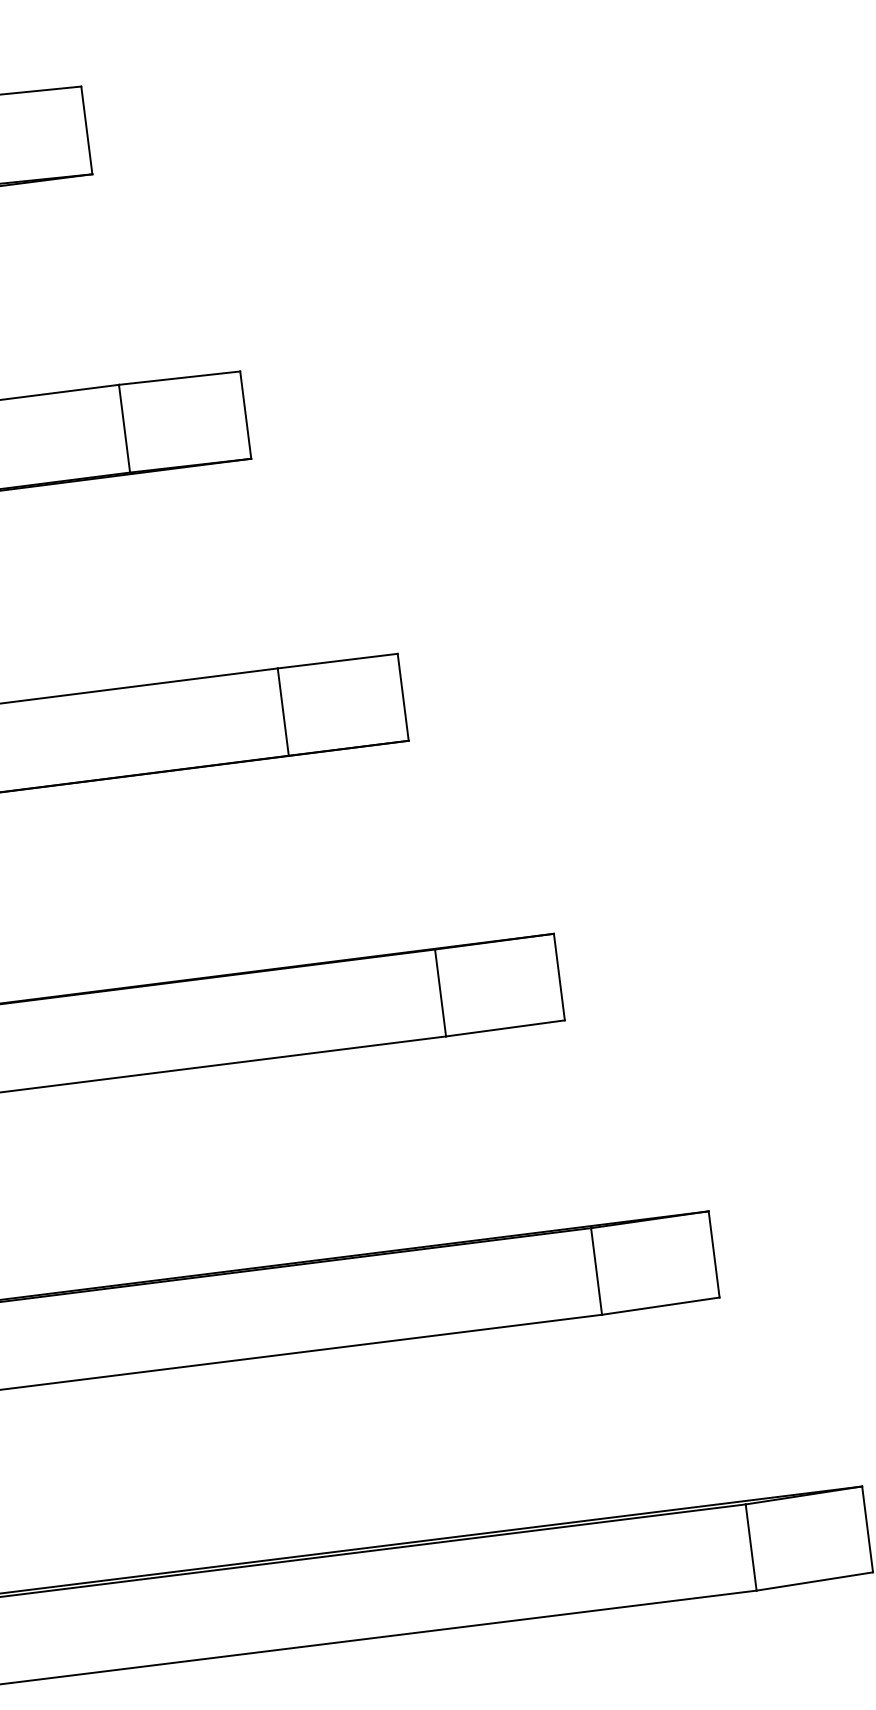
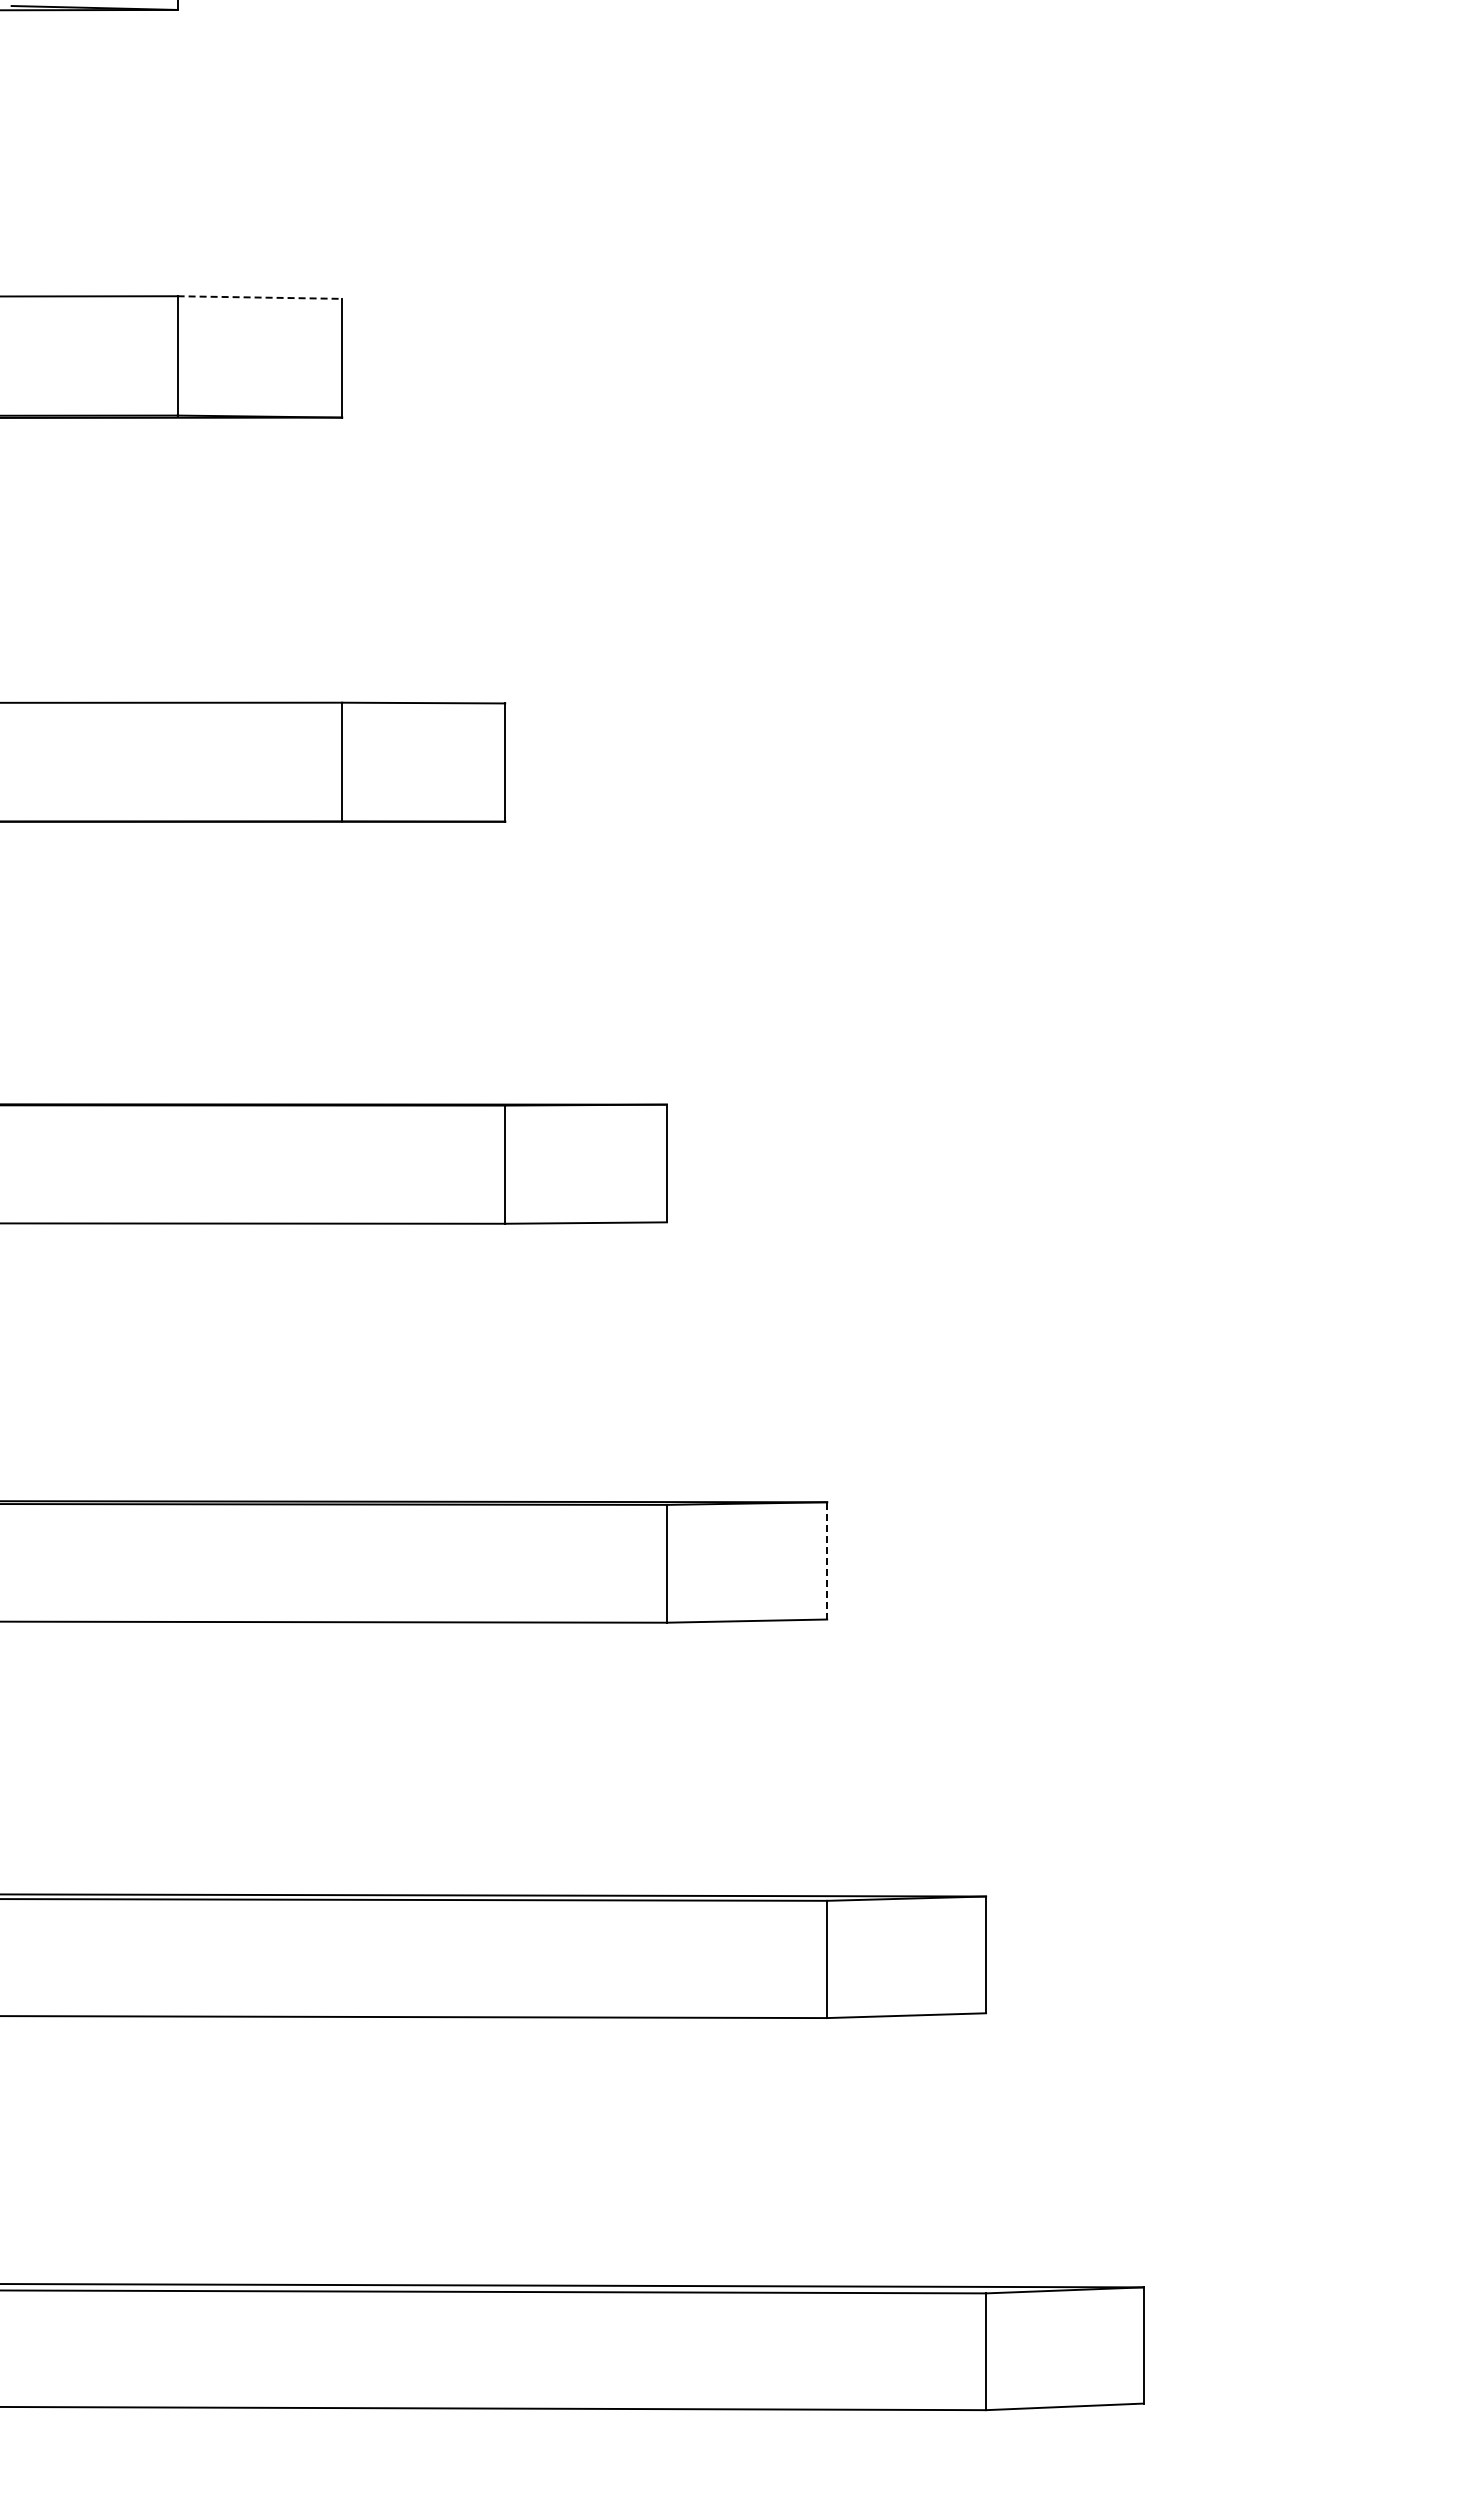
line: (180, 378) -> (260, 297), solid -> dashed
line: (714, 1254) -> (827, 1560), solid -> dashed

